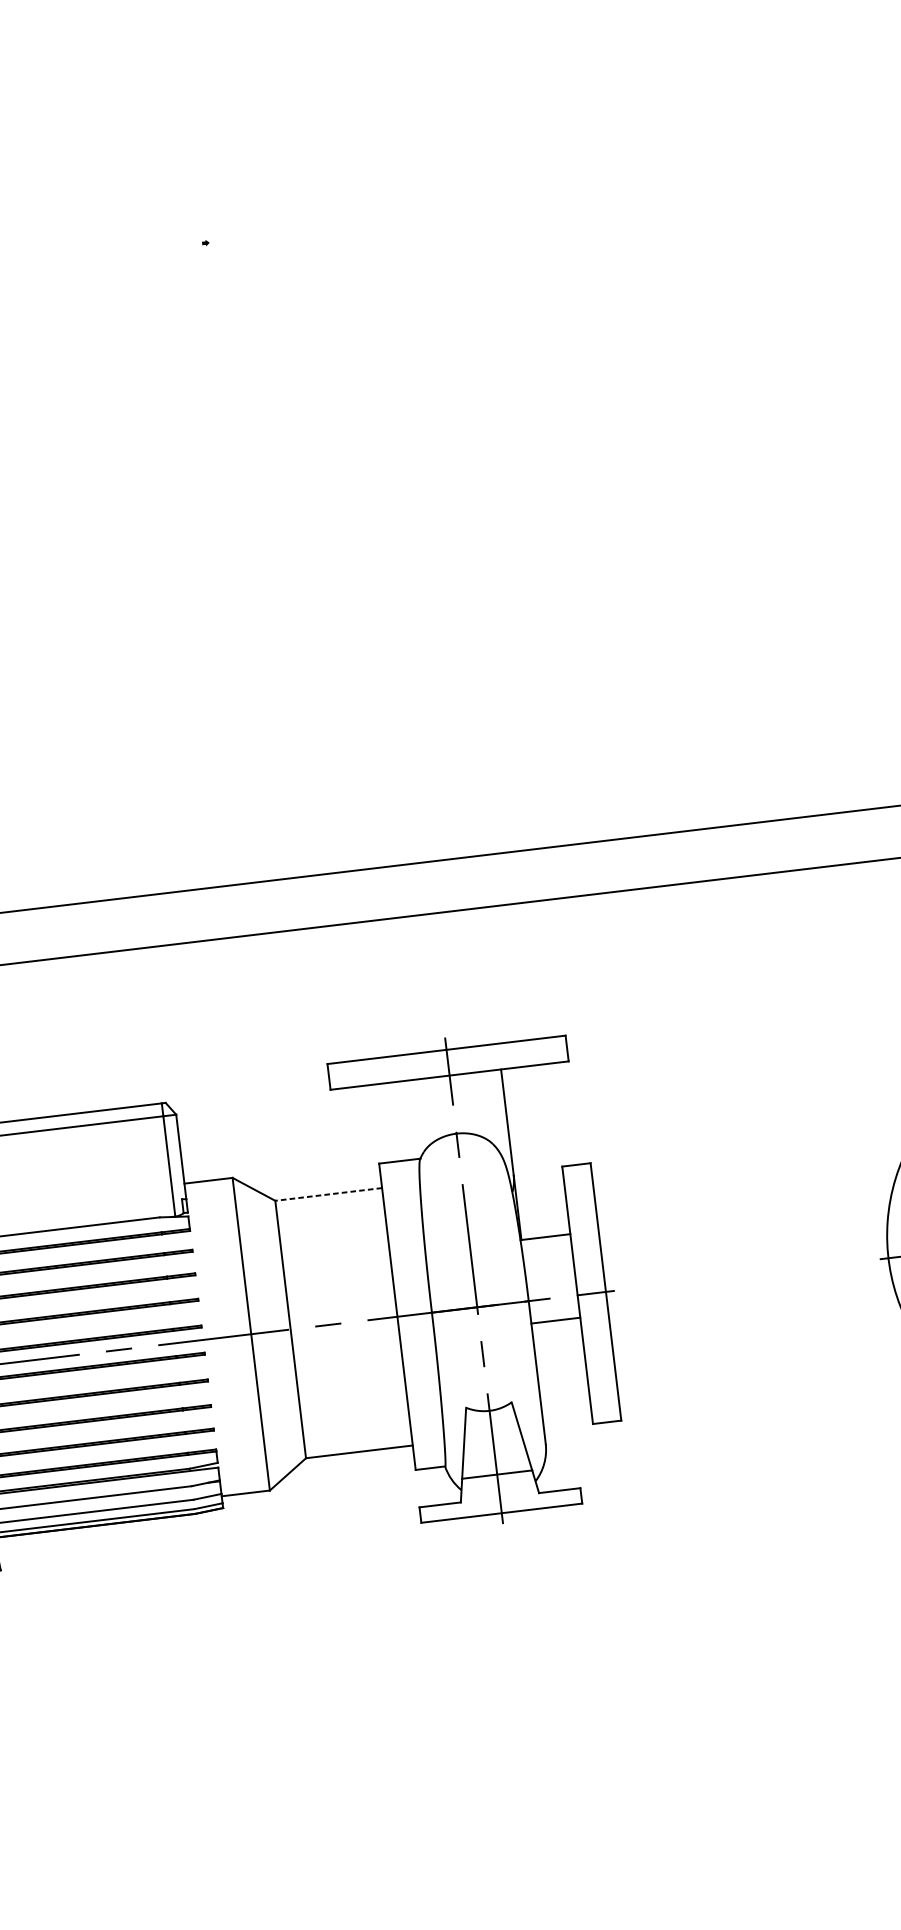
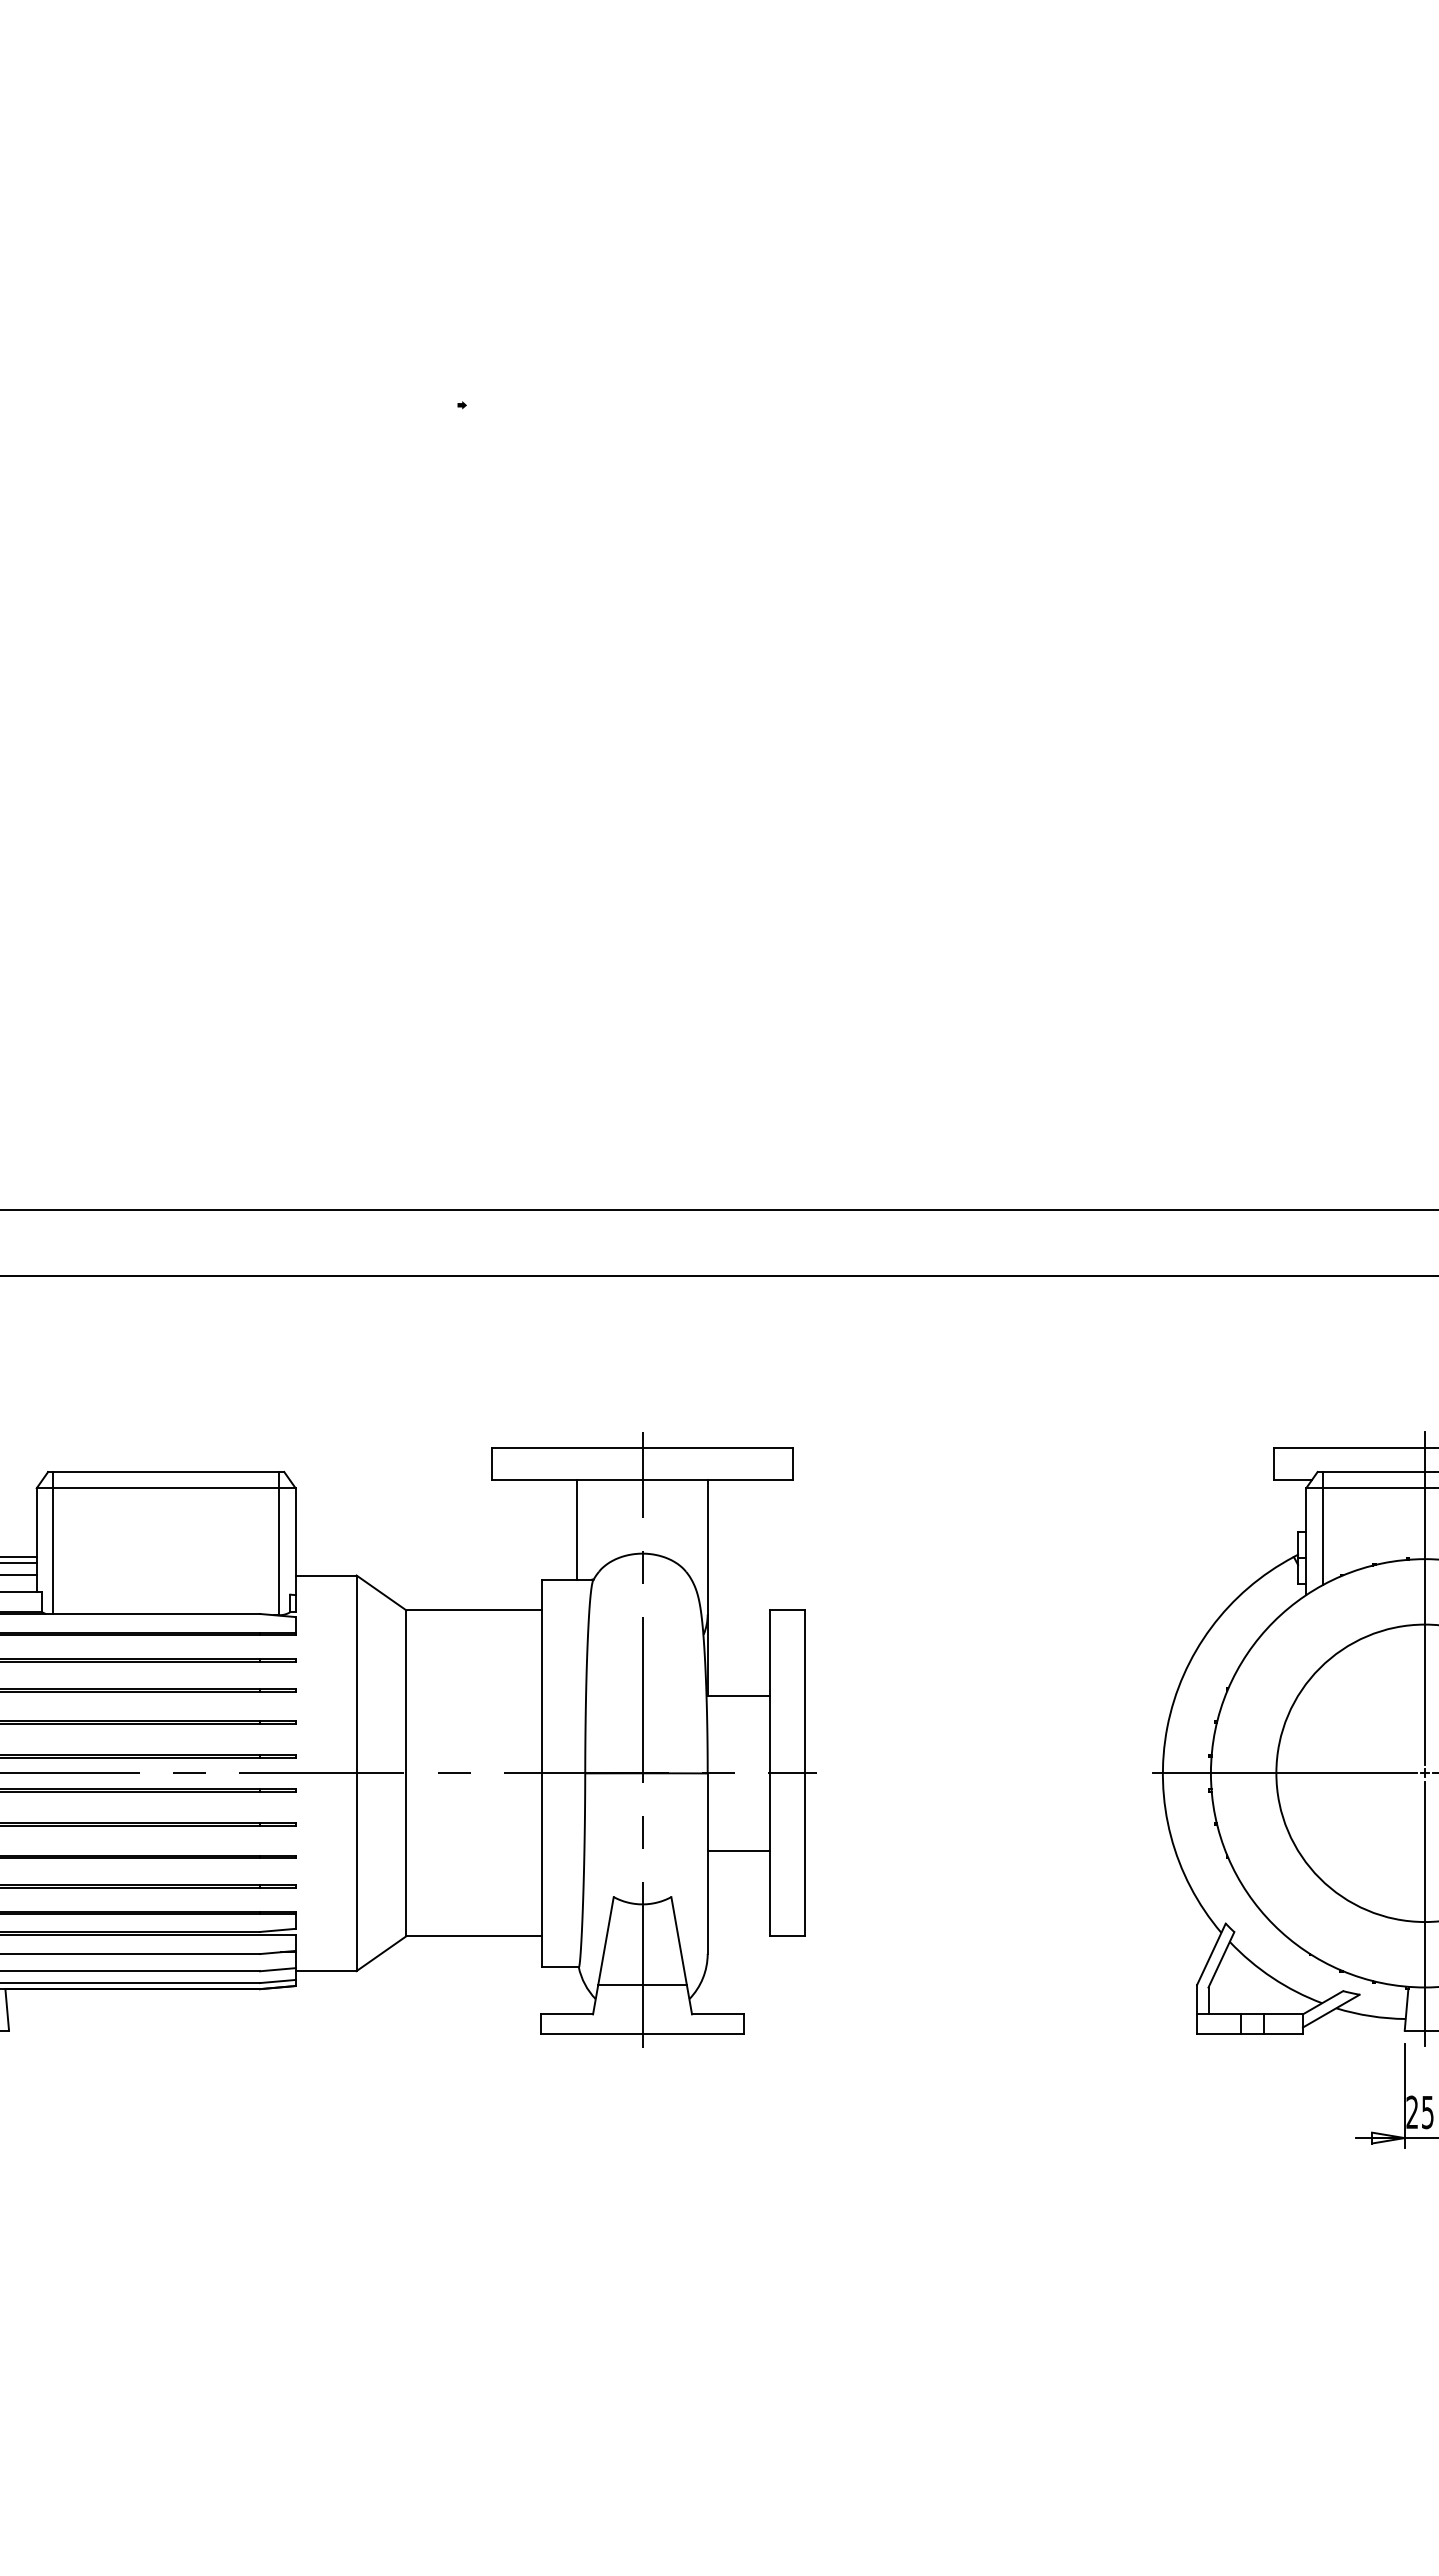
line: (402, 1120) -> (577, 1529), added
line: (329, 1194) -> (474, 1610), dashed -> solid
line: (555, 1320) -> (738, 1850), moved

